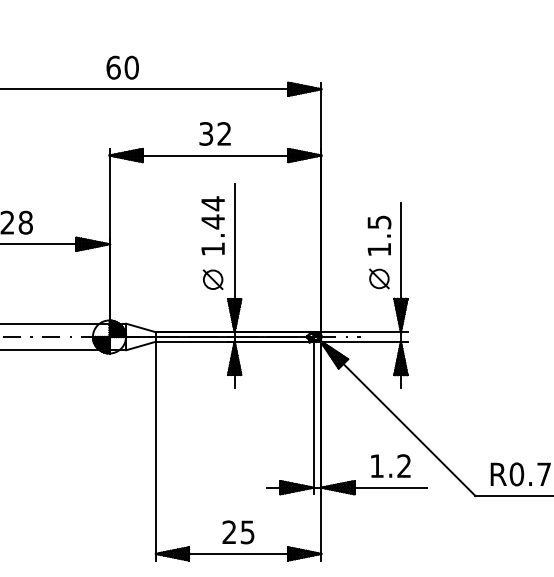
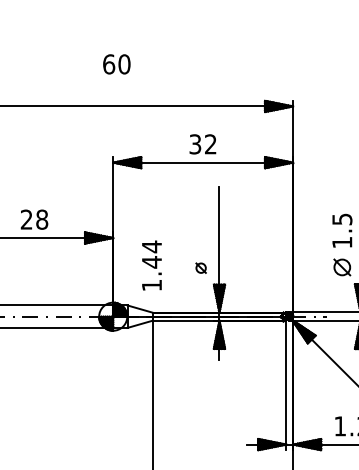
text: (122, 67) -> (116, 64), moved
text: (212, 225) -> (151, 265), moved
part: (212, 279) -> (200, 267), size x0.6

